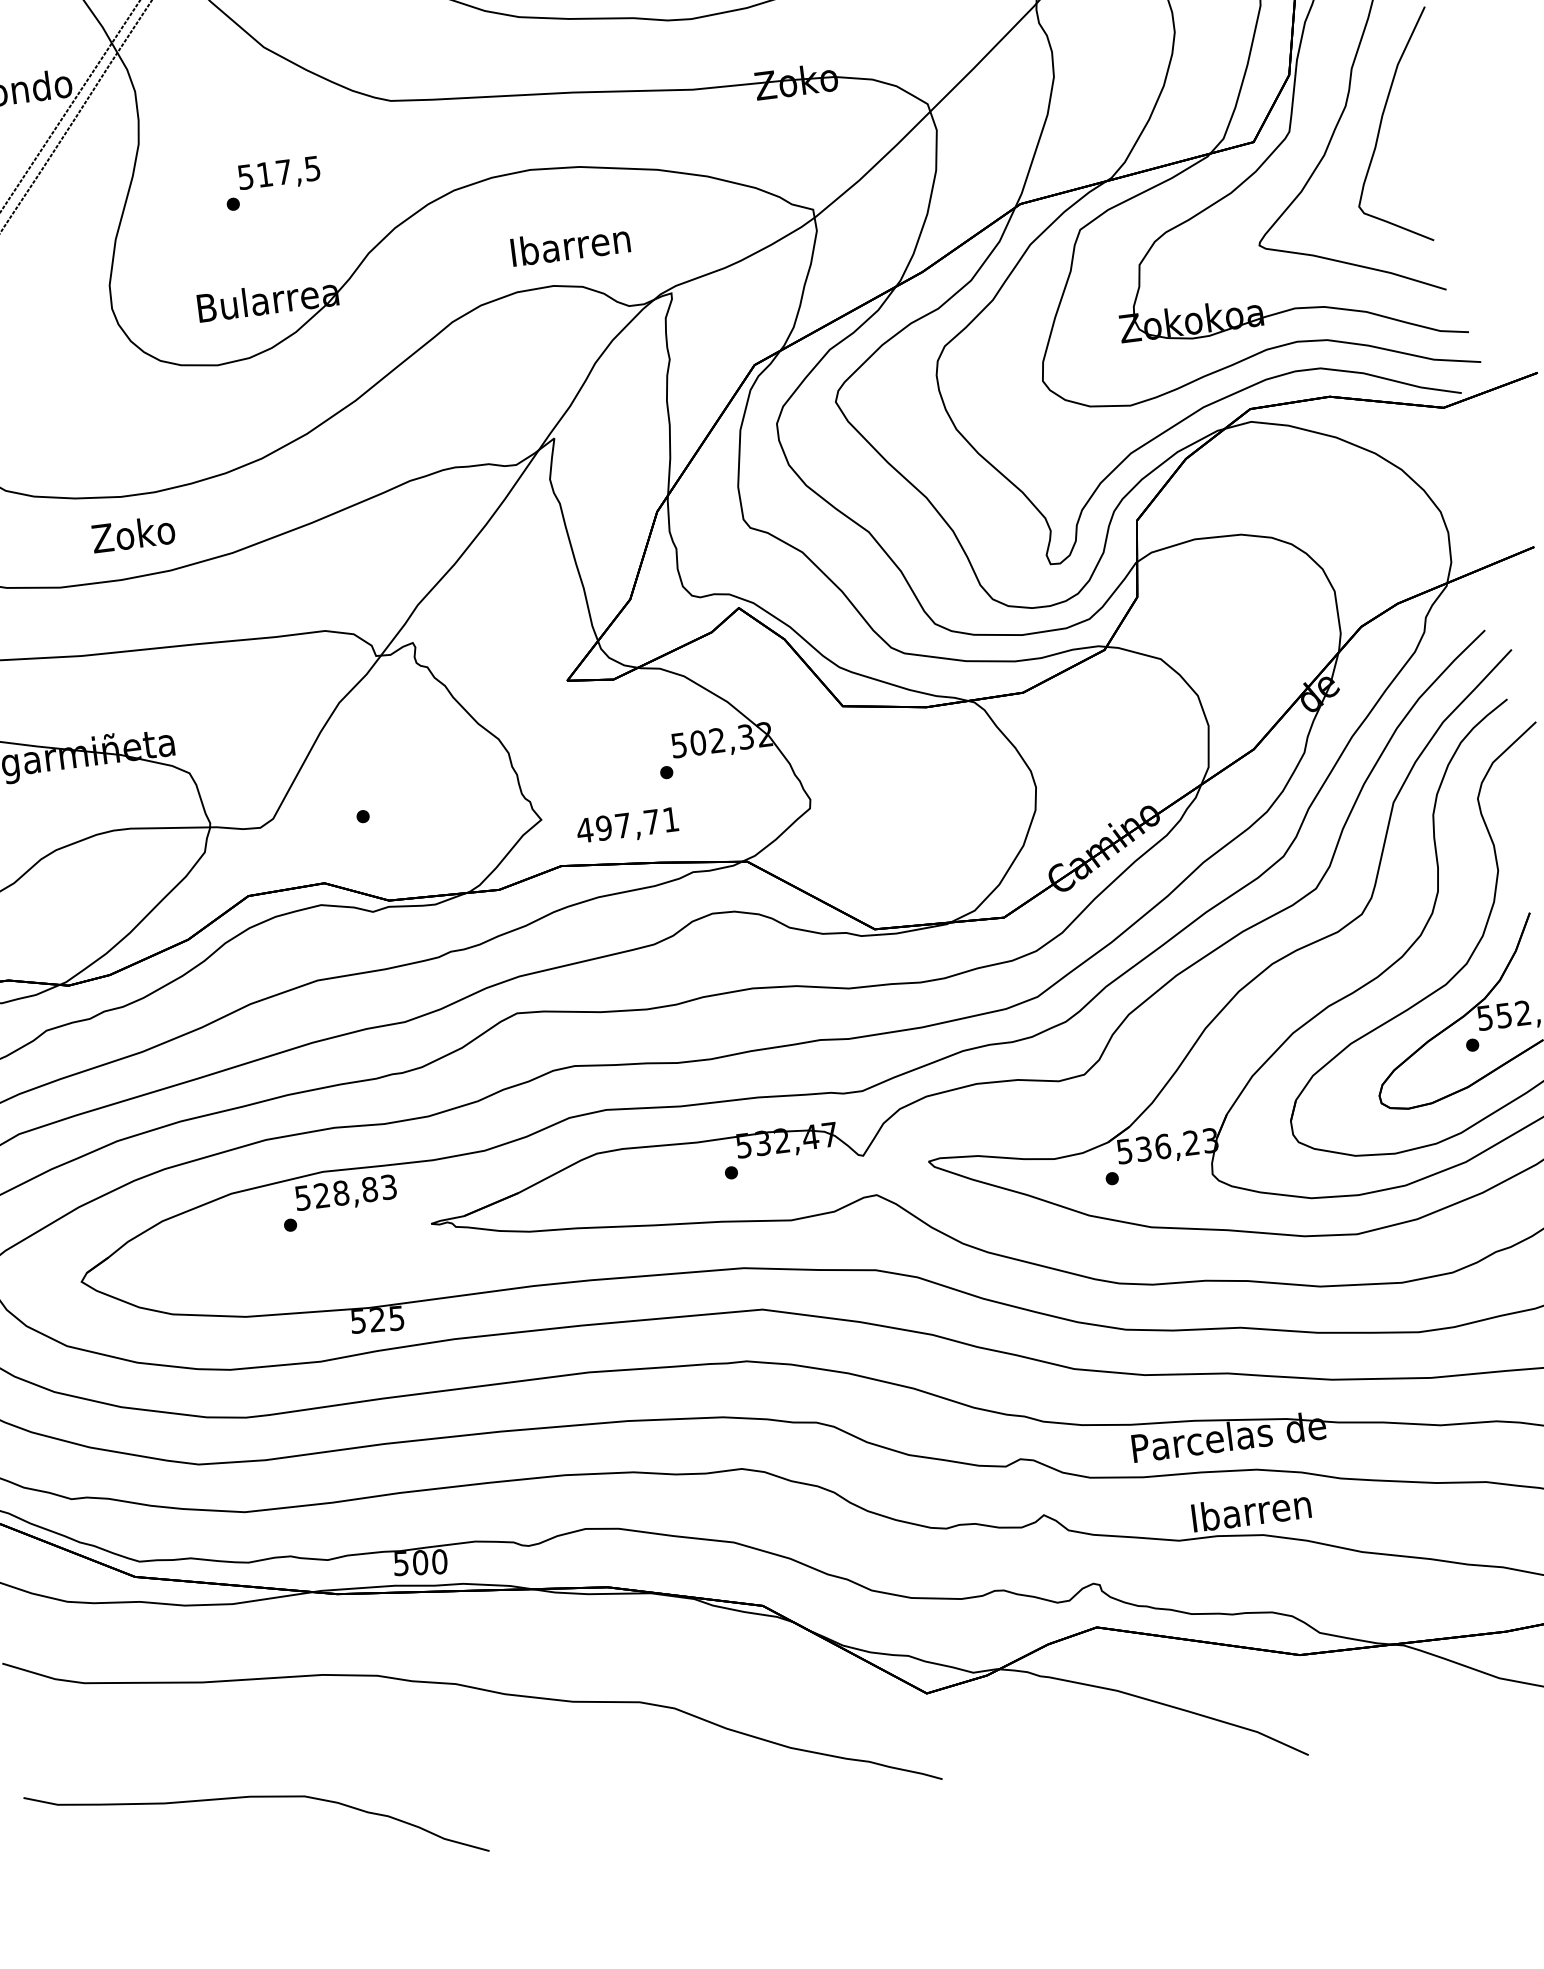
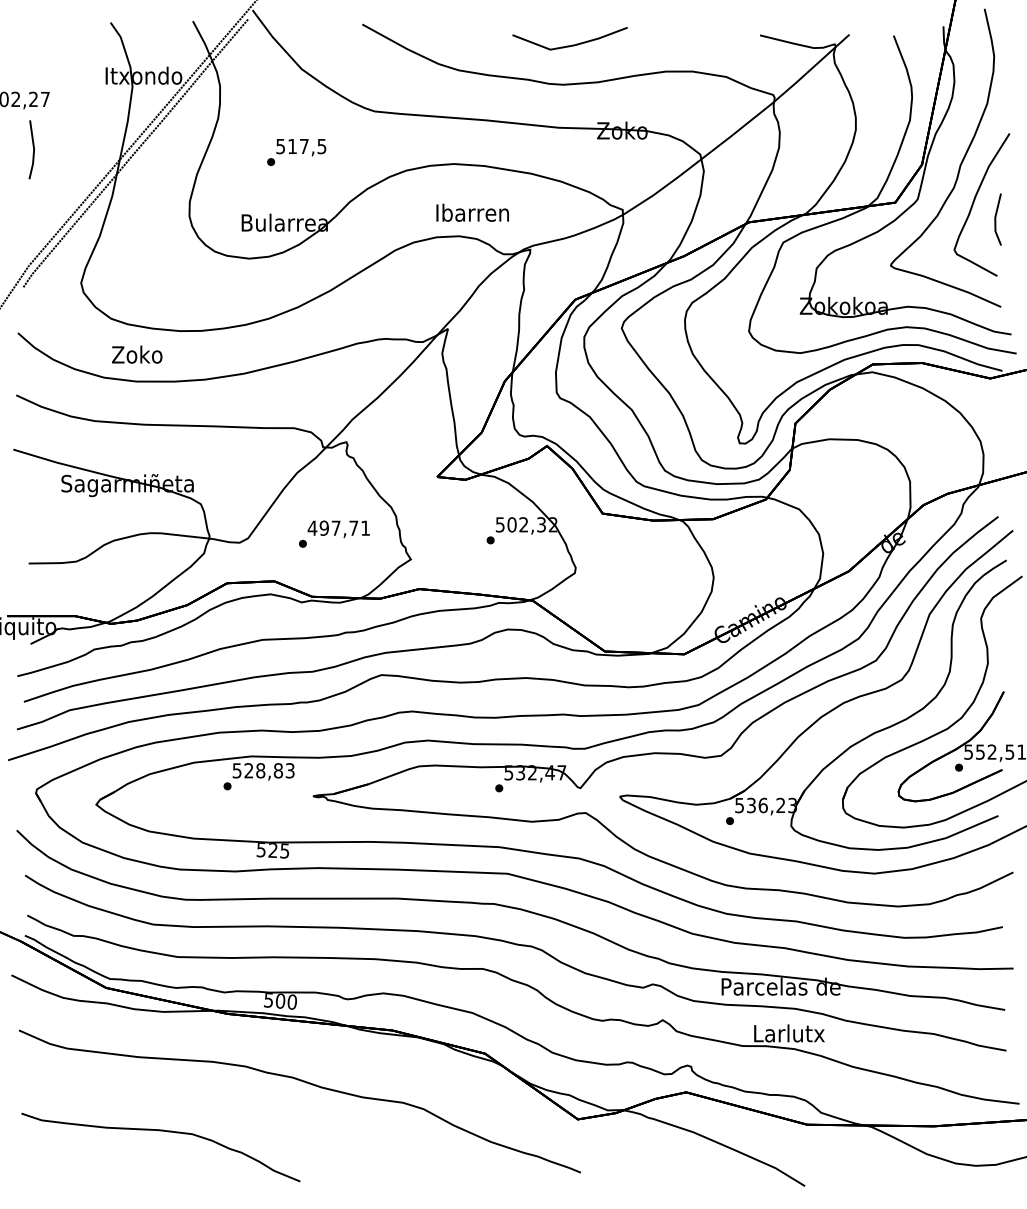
part: (1422, 148) -> (997, 219), added
text: (133, 533) -> (137, 354), moved
text: (627, 827) -> (338, 529), moved
text: (1250, 1511) -> (788, 1033), Ibarren -> Larlutx

